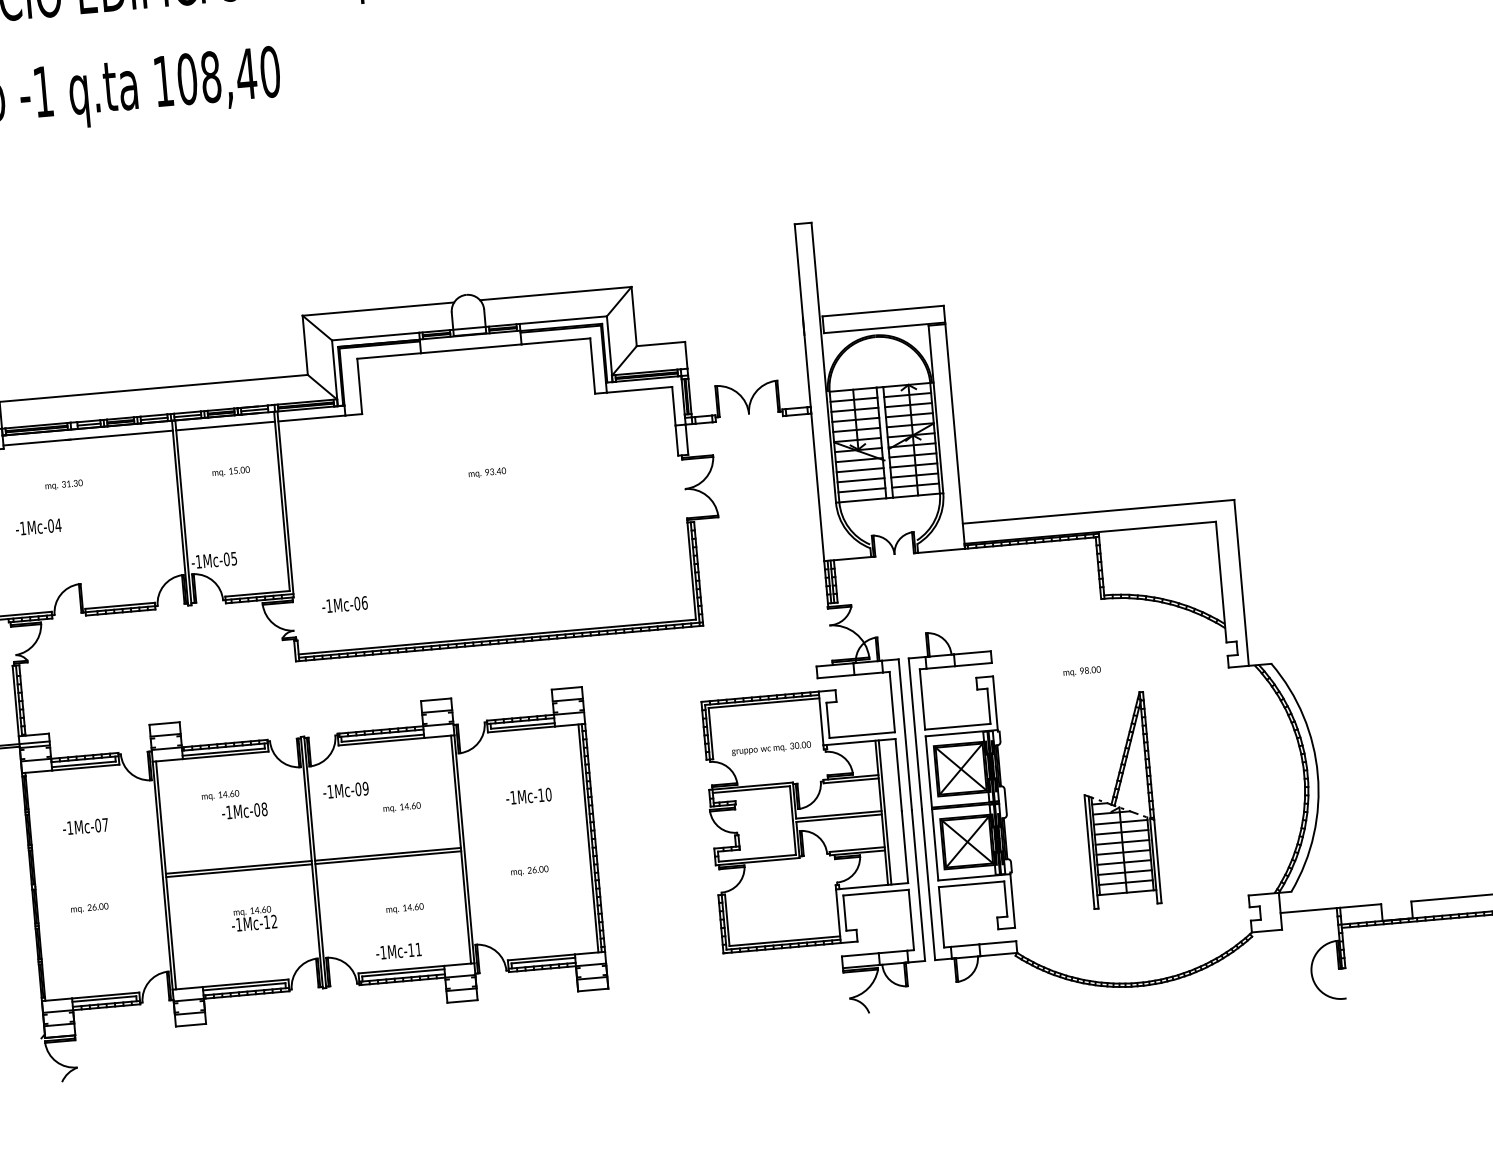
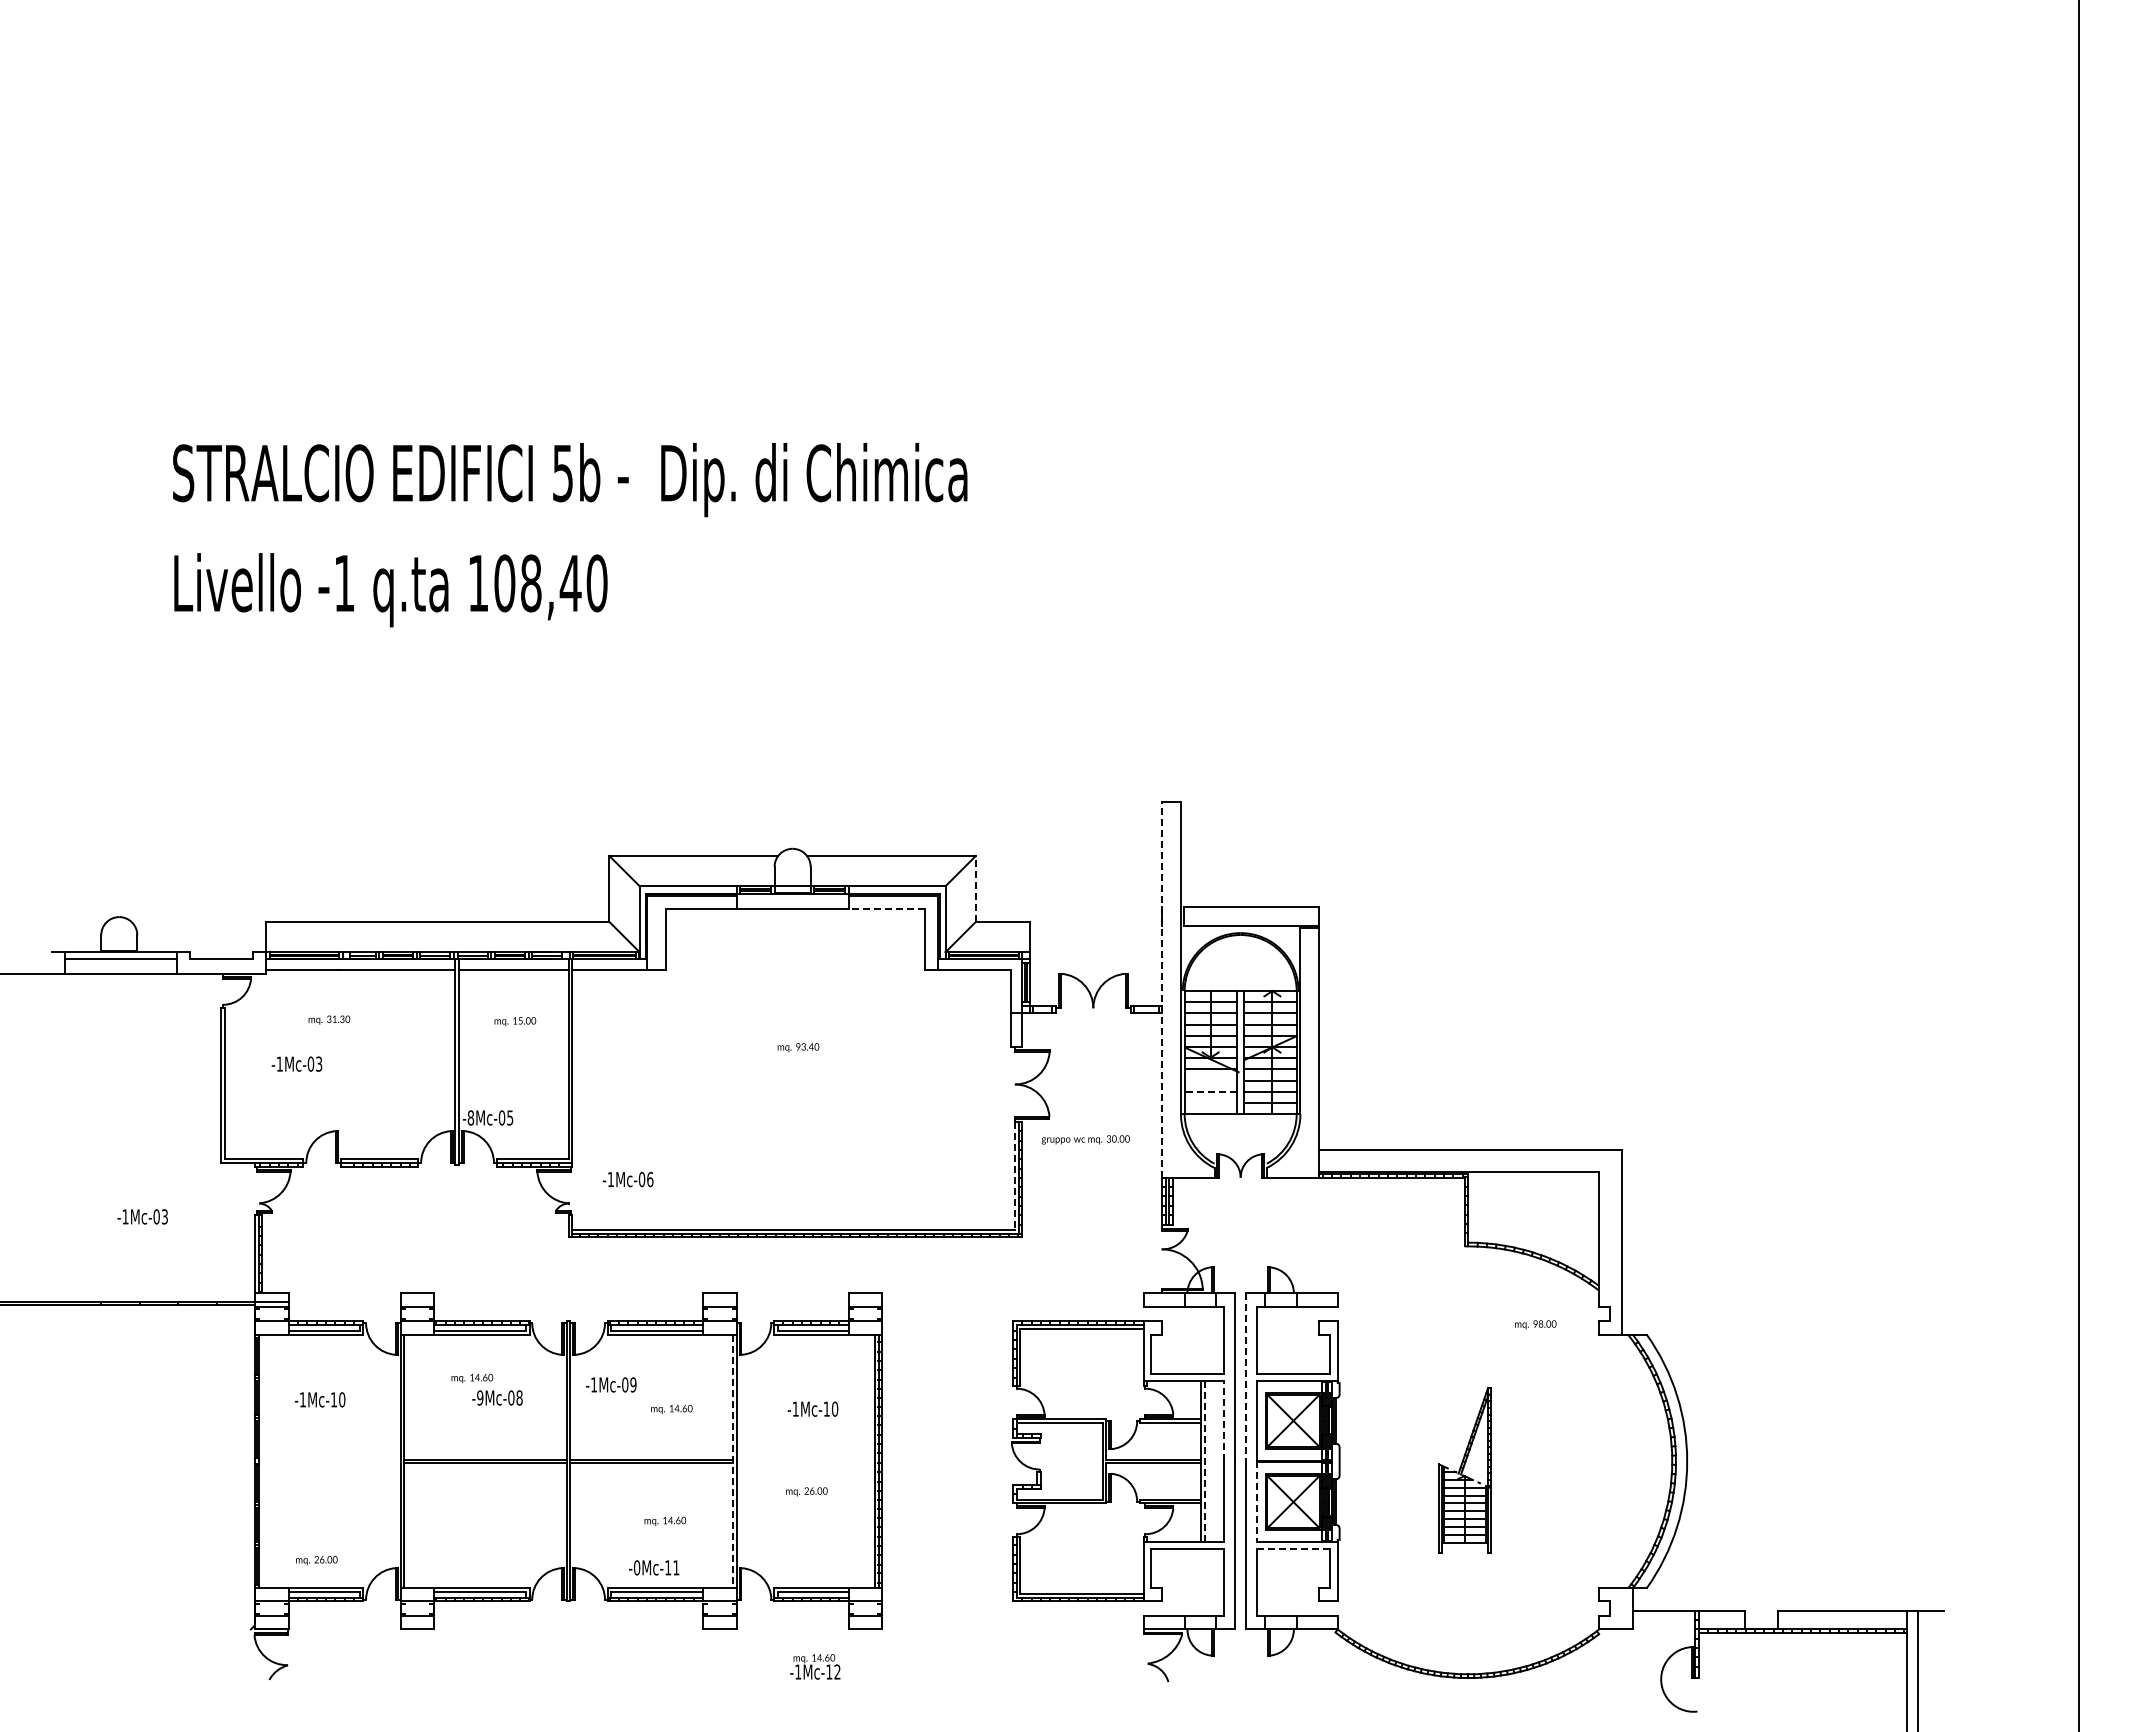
line: (633, 316) -> (975, 888), solid -> dashed
line: (555, 341) -> (886, 908), solid -> dashed
line: (809, 393) -> (1162, 990), solid -> dashed
line: (859, 470) -> (1210, 1080), removed
line: (860, 479) -> (1210, 1091), solid -> dashed
line: (861, 490) -> (1210, 1103), removed
text: (57, 524) -> (318, 1063), -1Mc-04 -> -1Mc-03
text: (198, 561) -> (470, 1117), -1Mc-05 -> -8Mc-05
line: (691, 571) -> (1014, 1176), solid -> dashed
text: (1081, 671) -> (1535, 1324), moved
line: (915, 733) -> (1246, 1377), solid -> dashed
text: (771, 748) -> (1085, 1139), moved
line: (898, 774) -> (1223, 1420), solid -> dashed
part: (1118, 800) -> (1464, 1470), size x0.7
text: (229, 812) -> (480, 1397), -1Mc-08 -> -9Mc-08
line: (885, 812) -> (1205, 1461), solid -> dashed
text: (101, 825) -> (337, 1399), -1Mc-07 -> -1Mc-10
line: (935, 845) -> (1257, 1502), solid -> dashed
line: (460, 849) -> (732, 1461), solid -> dashed
line: (971, 884) -> (1293, 1549), solid -> dashed
text: (89, 908) -> (316, 1560), moved
text: (254, 918) -> (815, 1666), moved
text: (382, 952) -> (636, 1567), -1Mc-11 -> -0Mc-11

